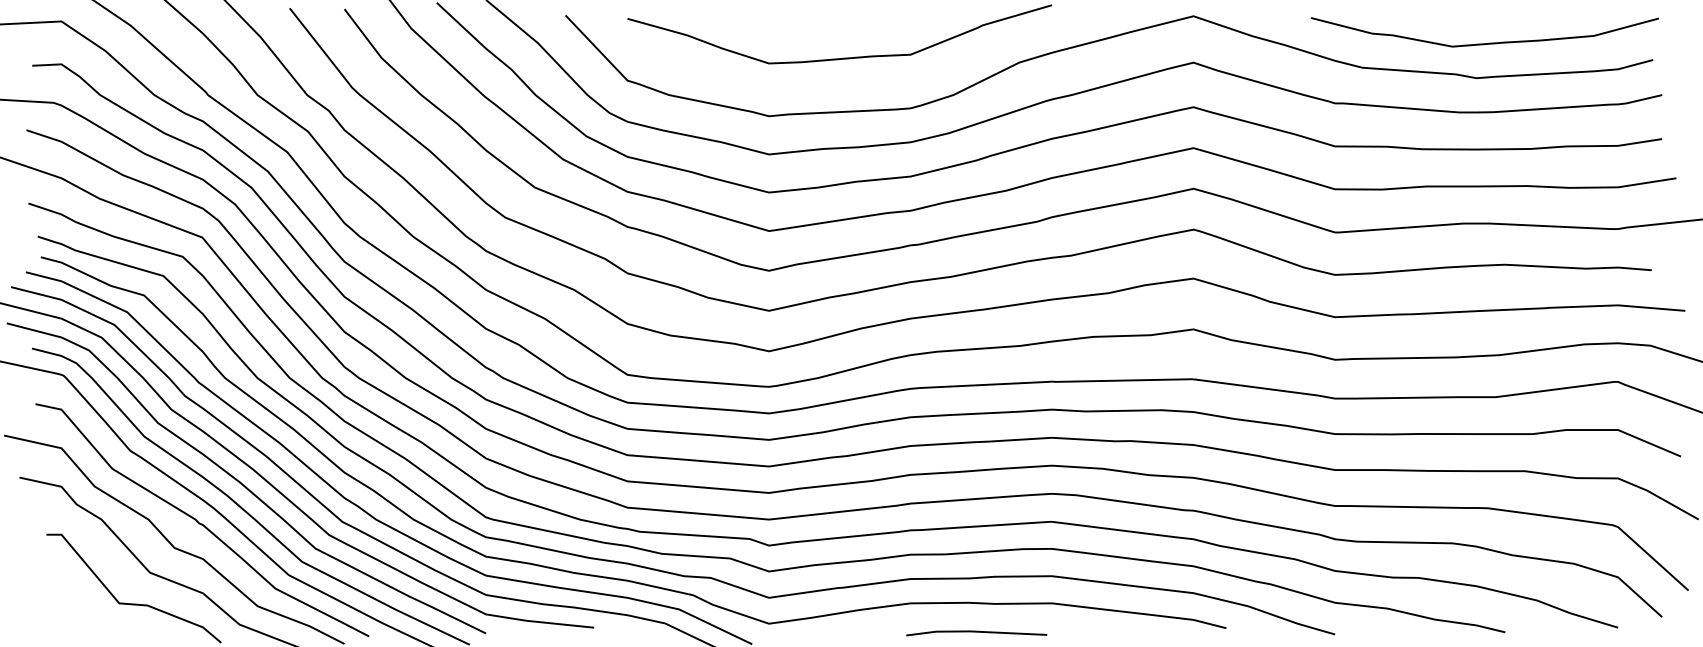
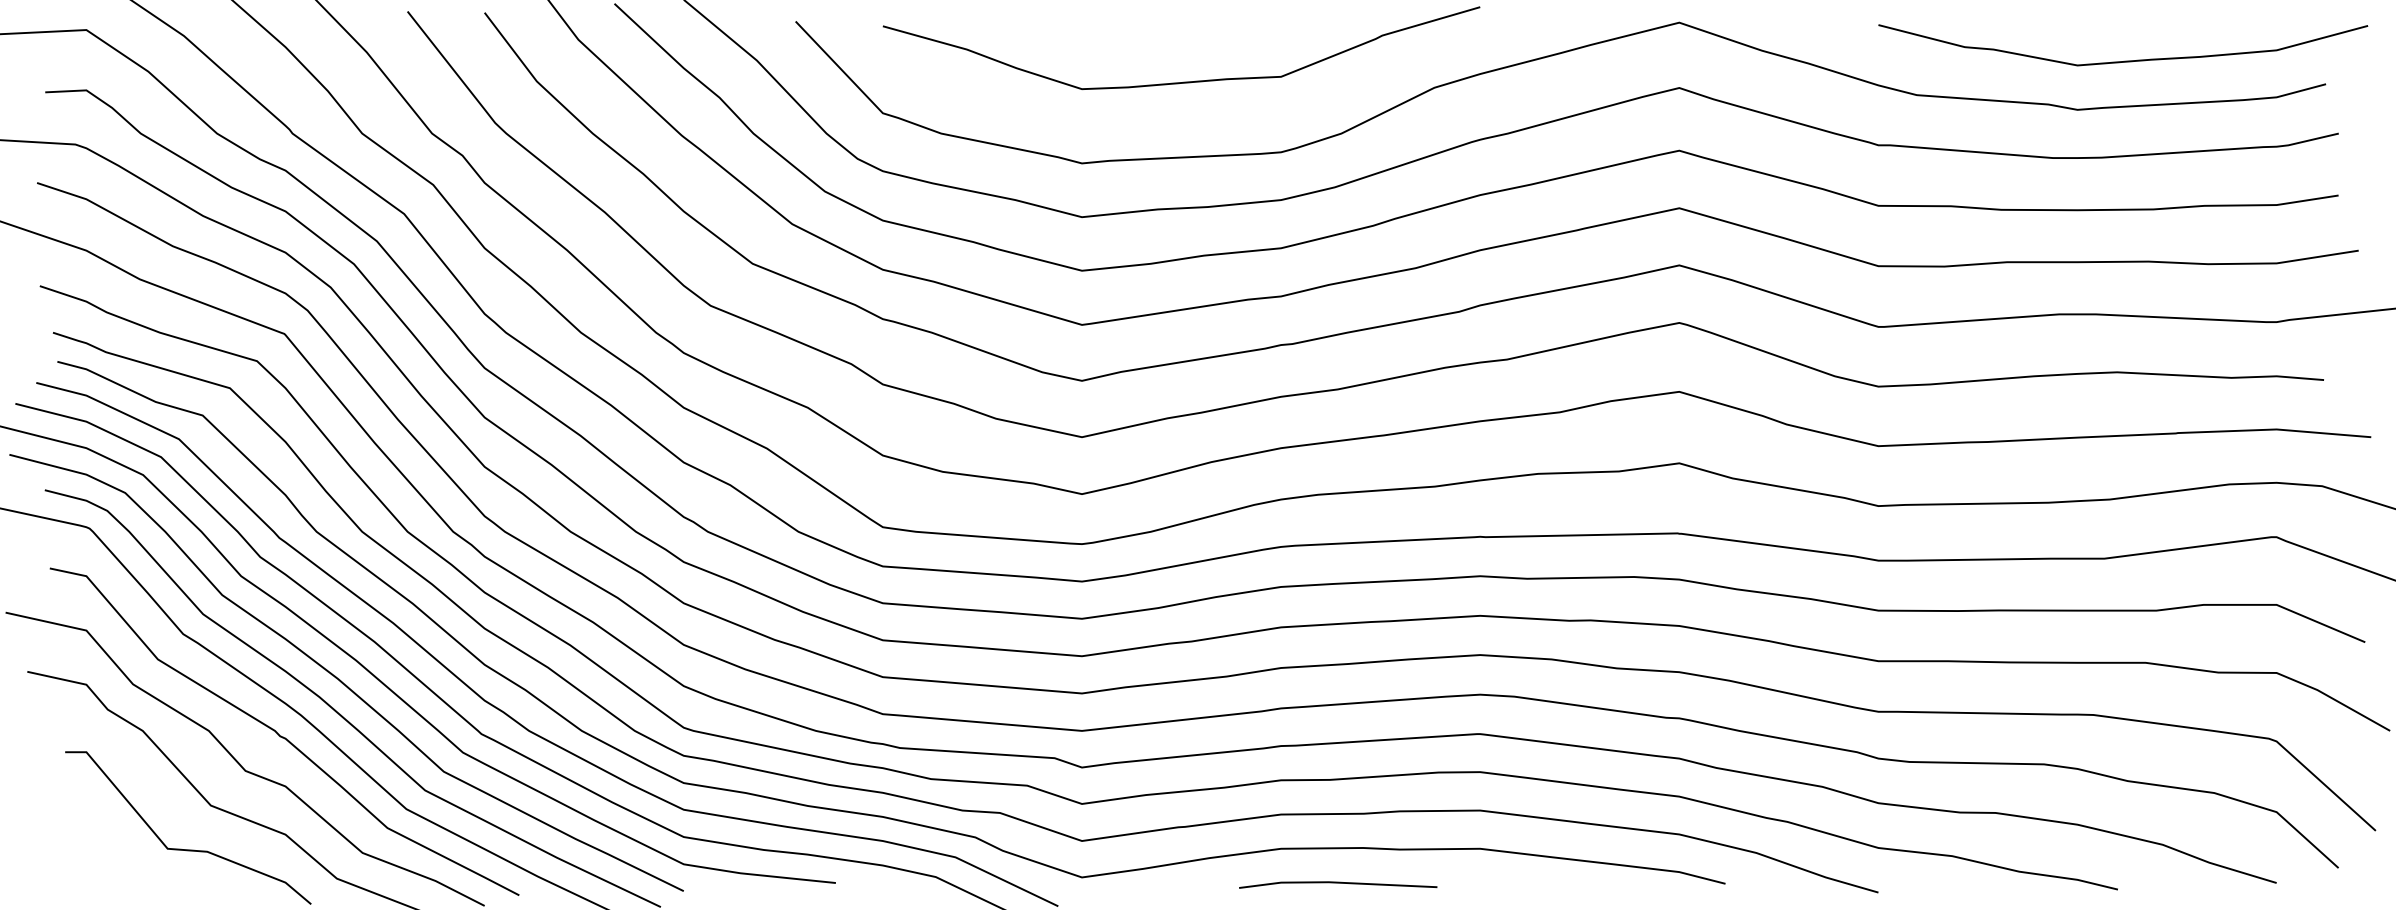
curve: (1485, 43) -> (2124, 60), moved
line: (976, 632) -> (1338, 883), moved

